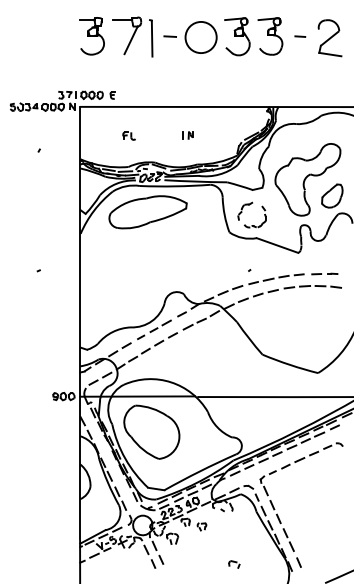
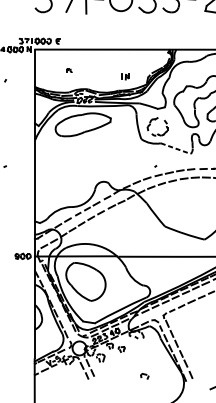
part: (128, 135) -> (69, 70), size x0.6
part: (187, 135) -> (124, 77), moved
line: (277, 245) -> (175, 148), solid -> dashed

